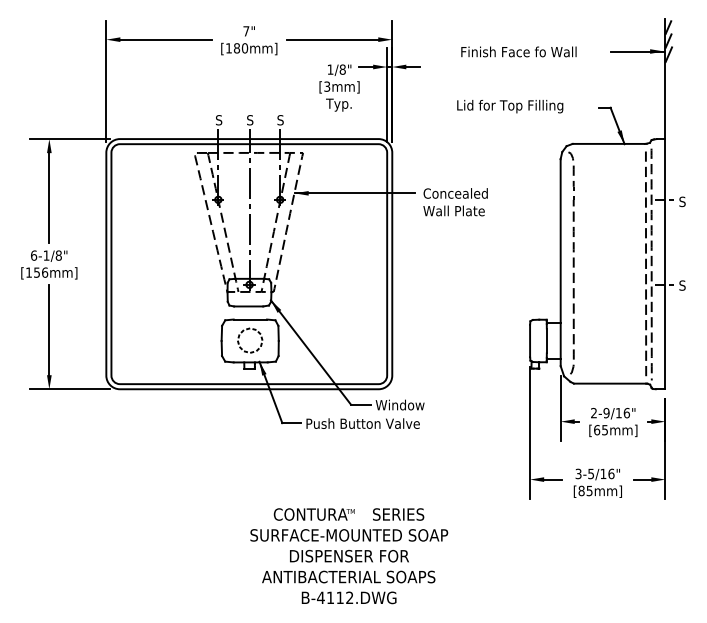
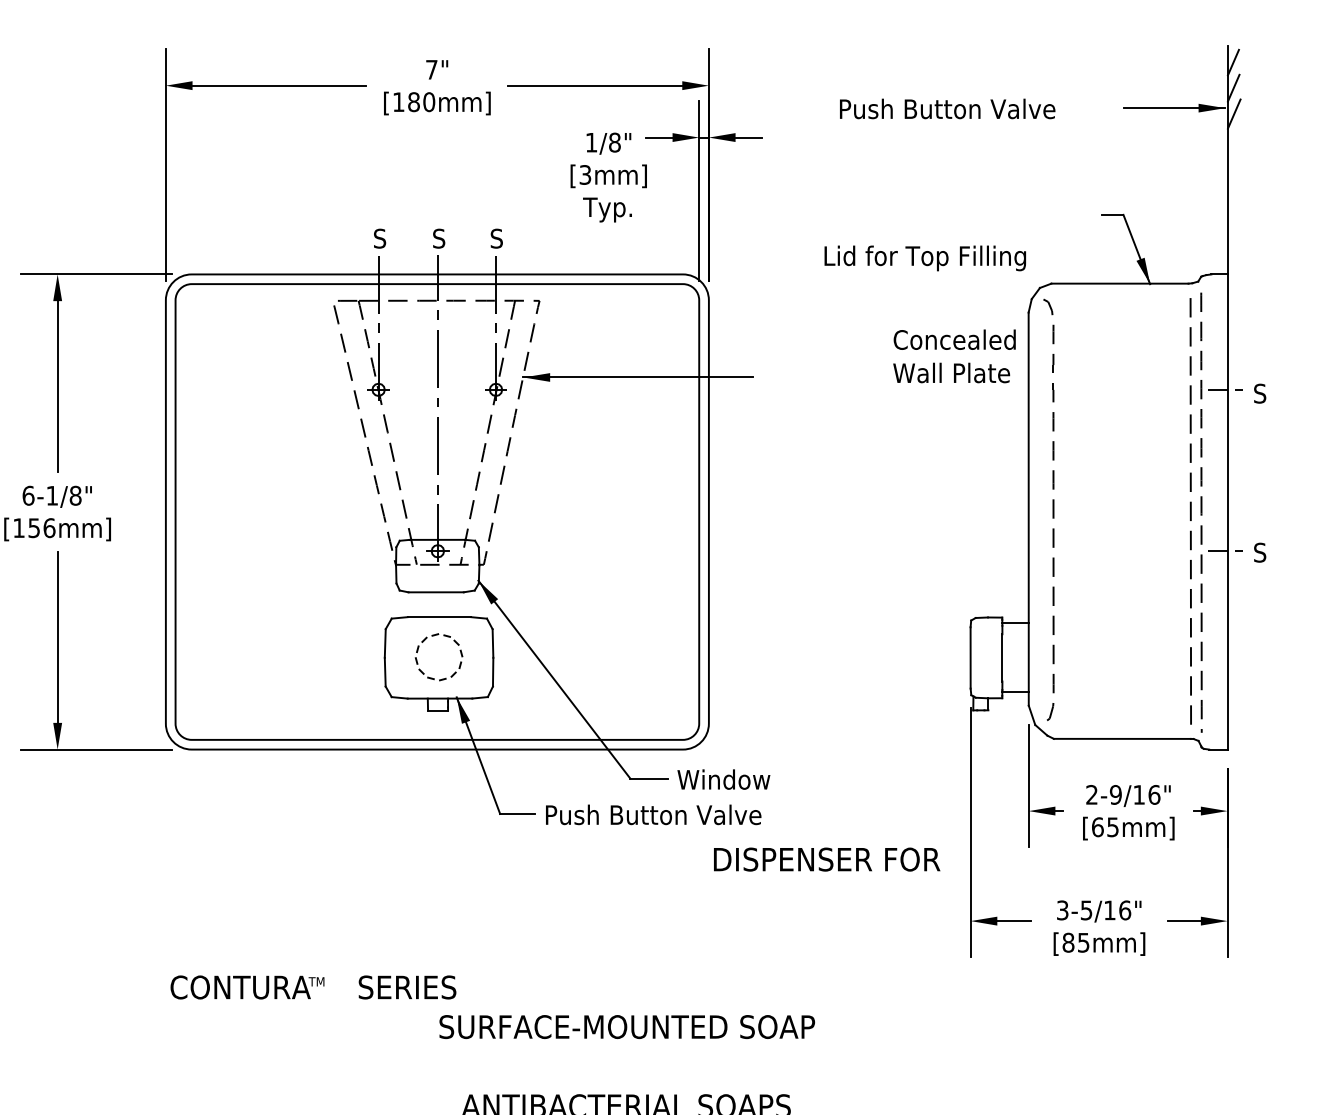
text: (519, 51) -> (950, 108), Finish Face fo Wall -> Push Button Valve
text: (510, 106) -> (925, 258), moved
text: (455, 202) -> (954, 356), moved
text: (348, 514) -> (312, 987), moved
text: (349, 556) -> (827, 860), moved

